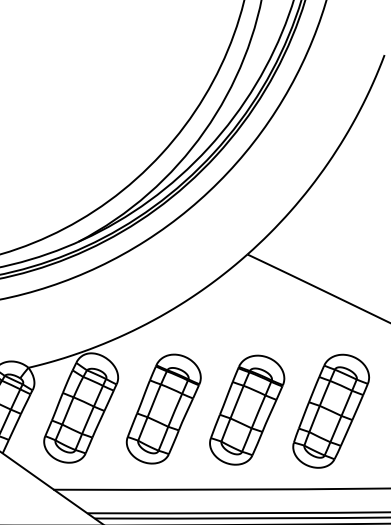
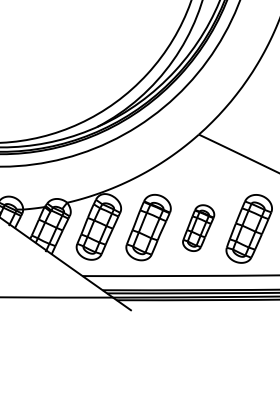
part: (246, 408) -> (198, 227), size x0.7

